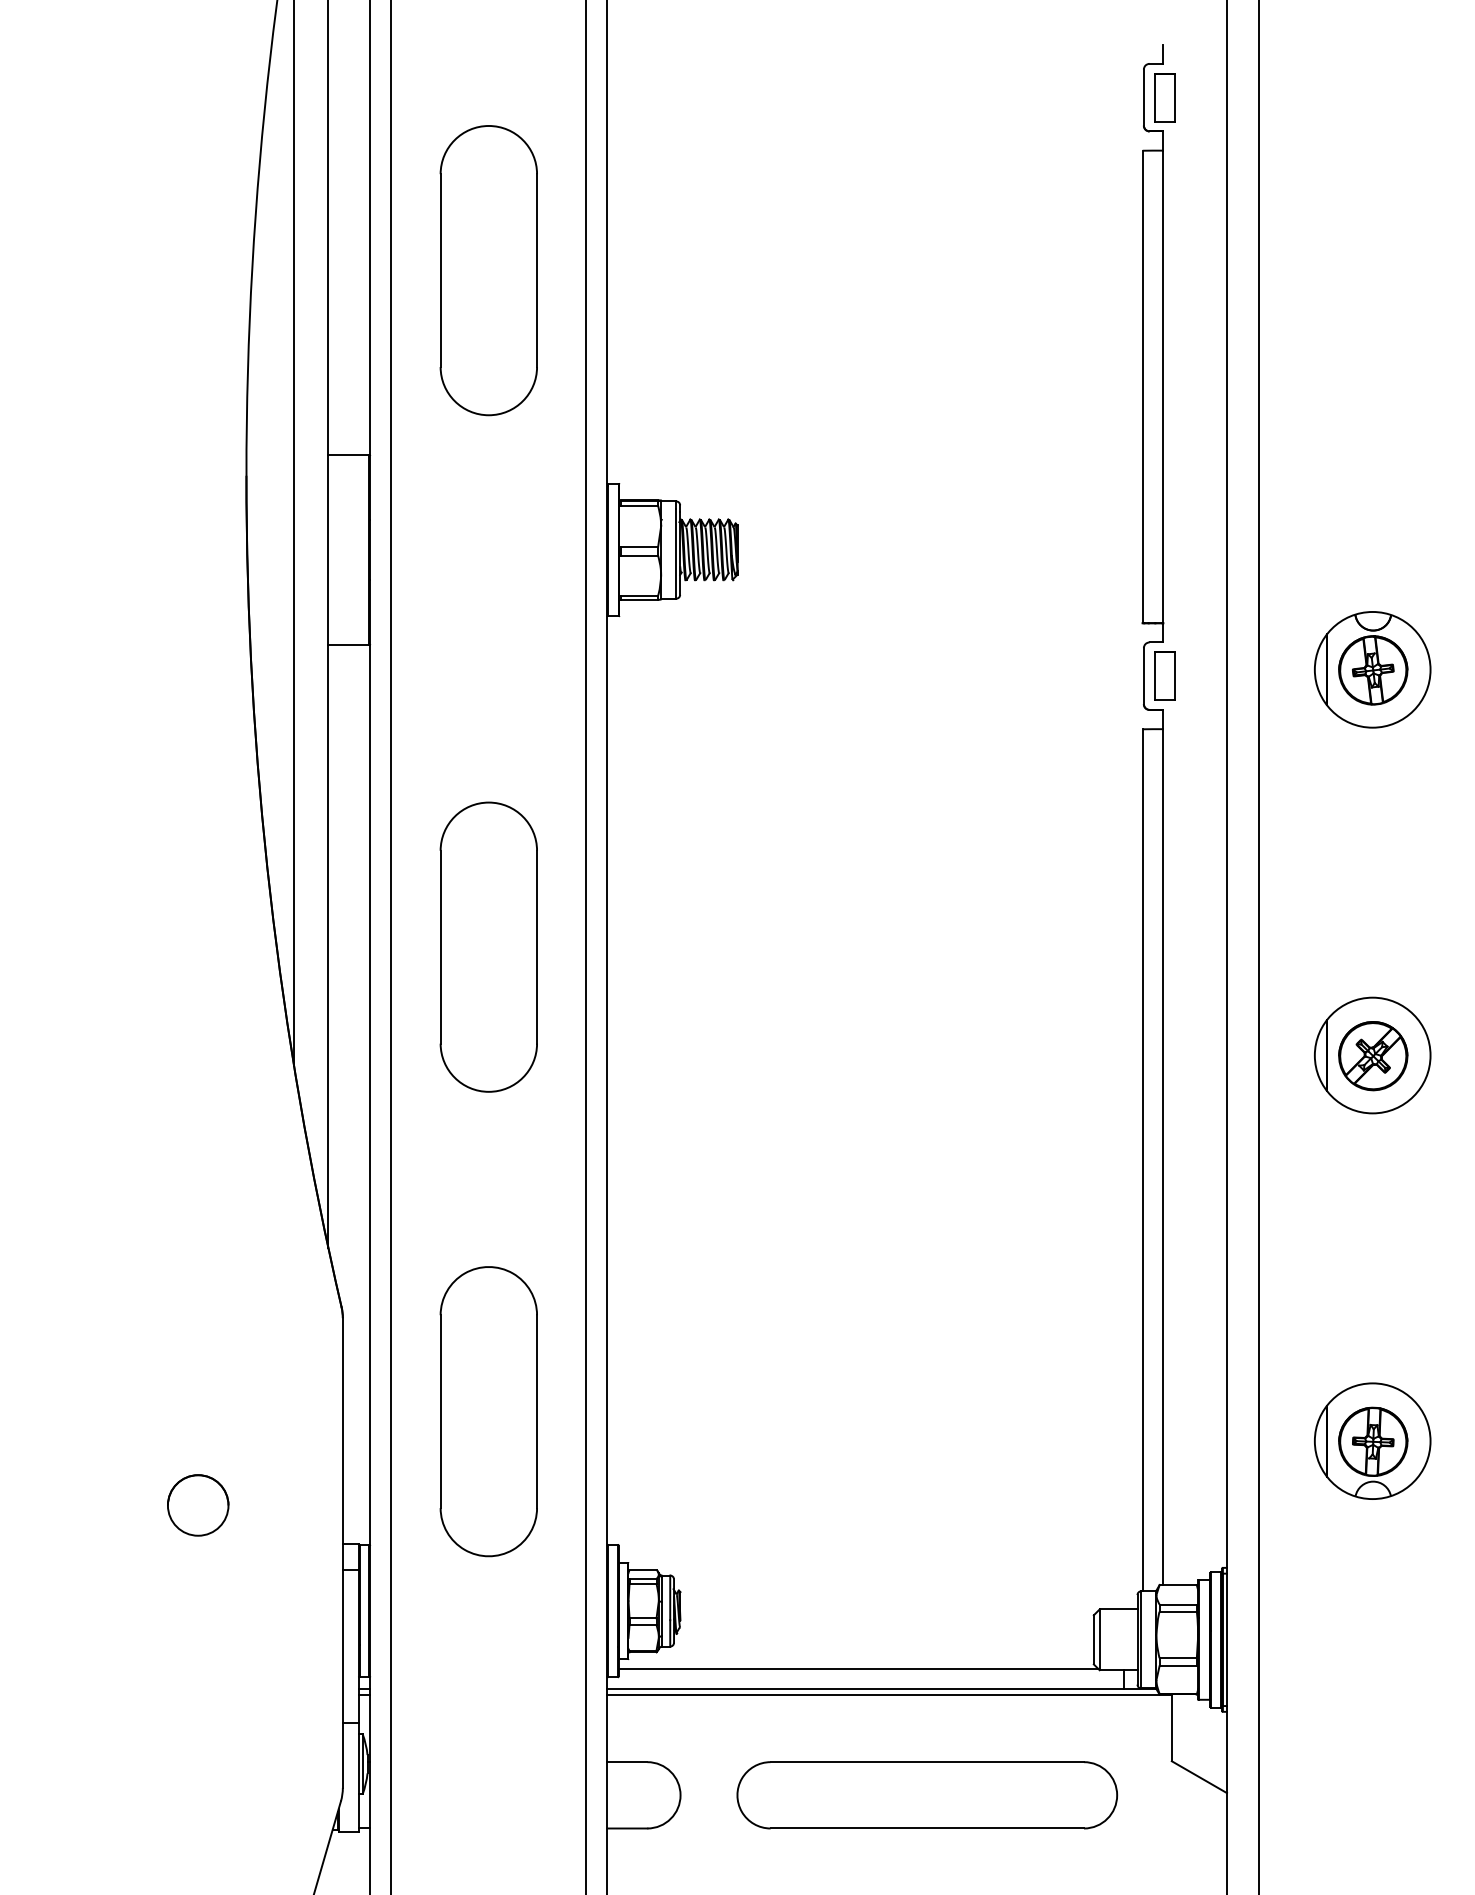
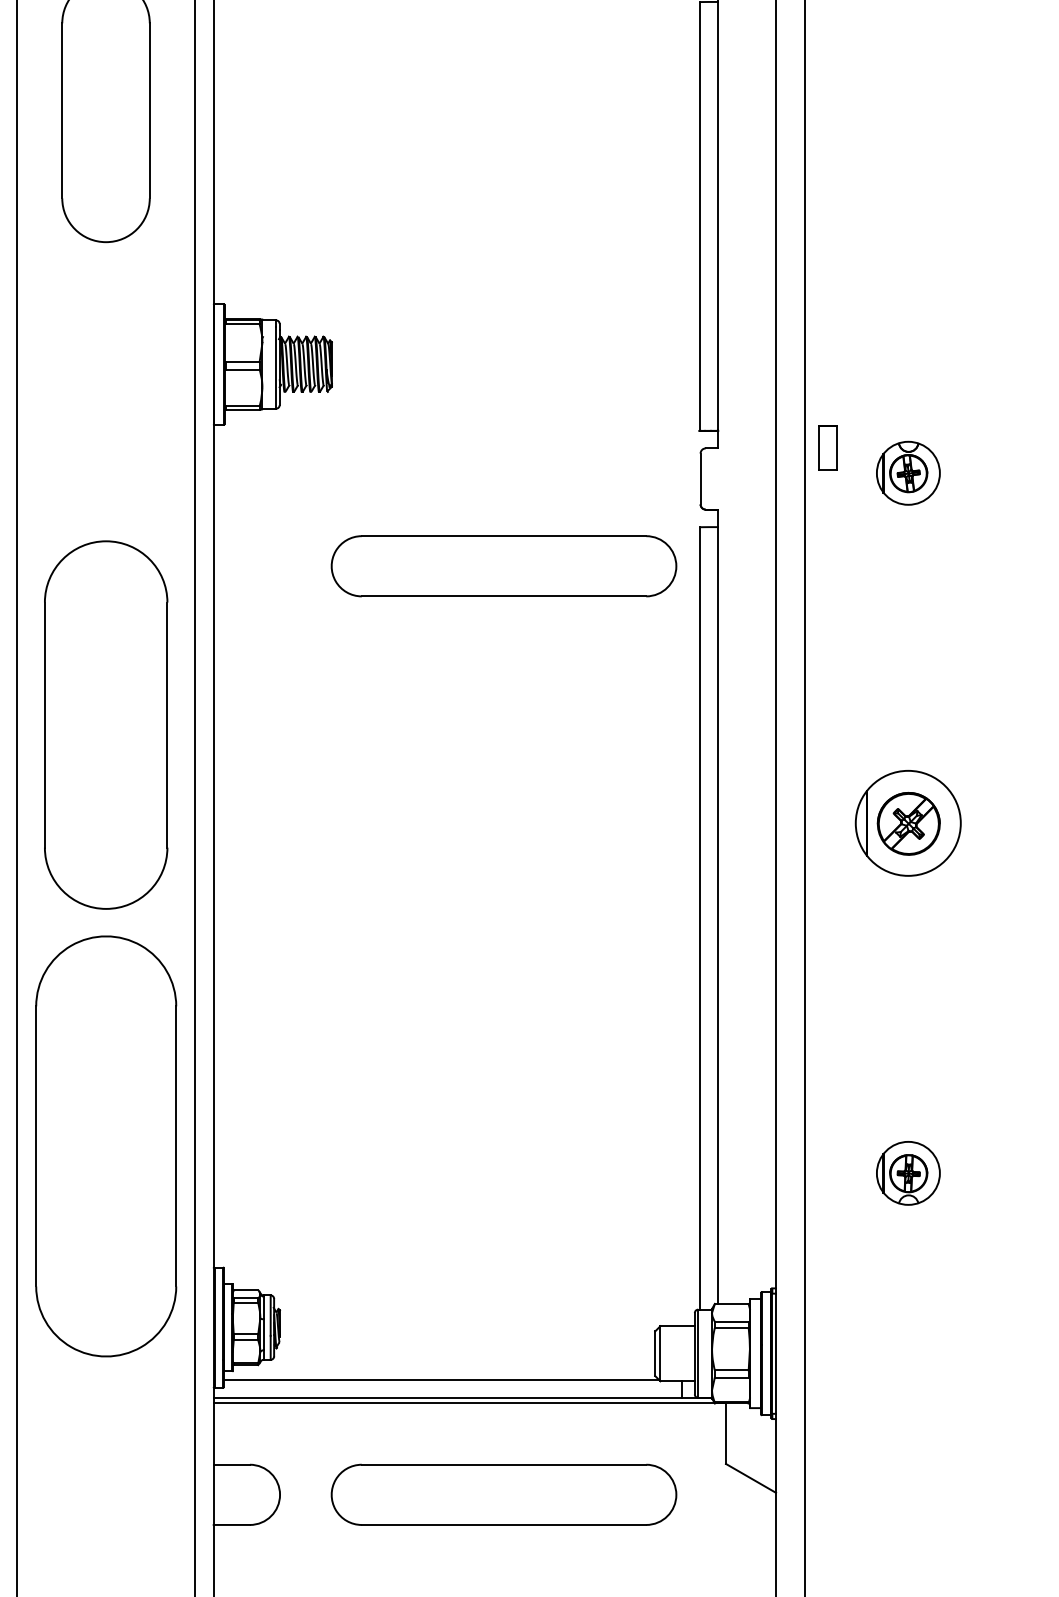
part: (1372, 669) -> (908, 472), size x0.6
part: (1164, 675) -> (827, 447), moved
part: (927, 772) -> (504, 566), added
part: (488, 946) -> (105, 724), size x1.4
part: (488, 1411) -> (105, 1146), size x1.6
part: (1372, 1440) -> (908, 1172), size x0.6

